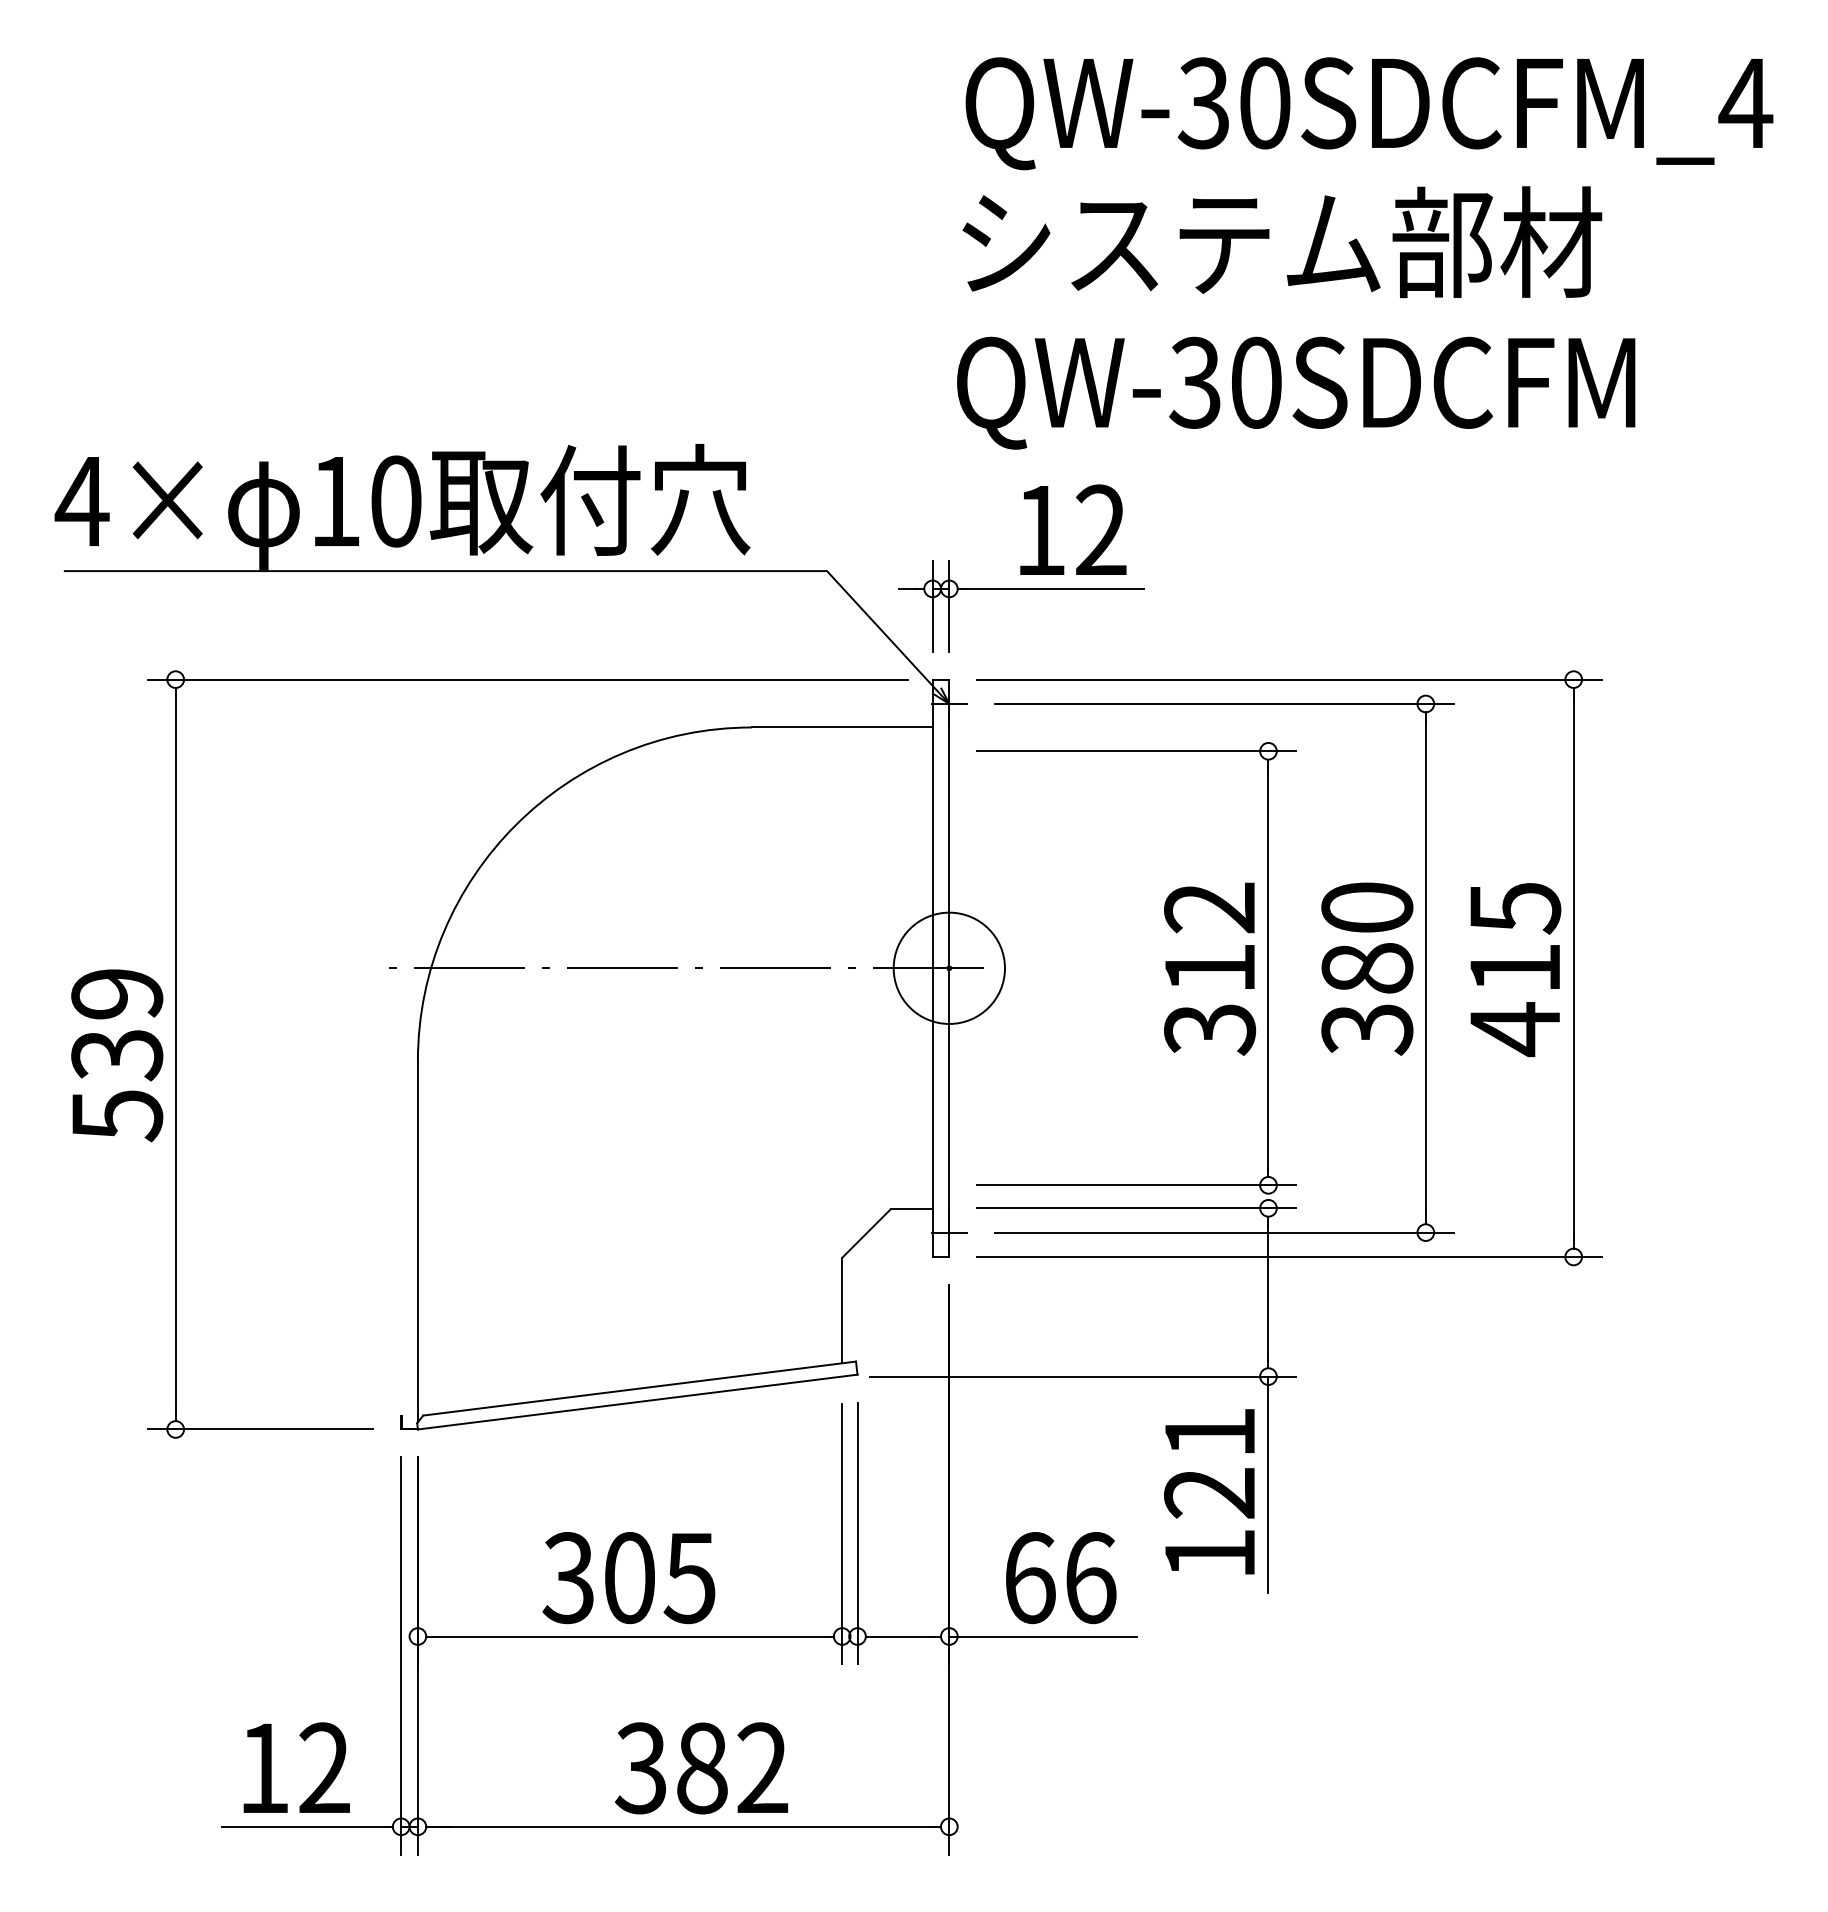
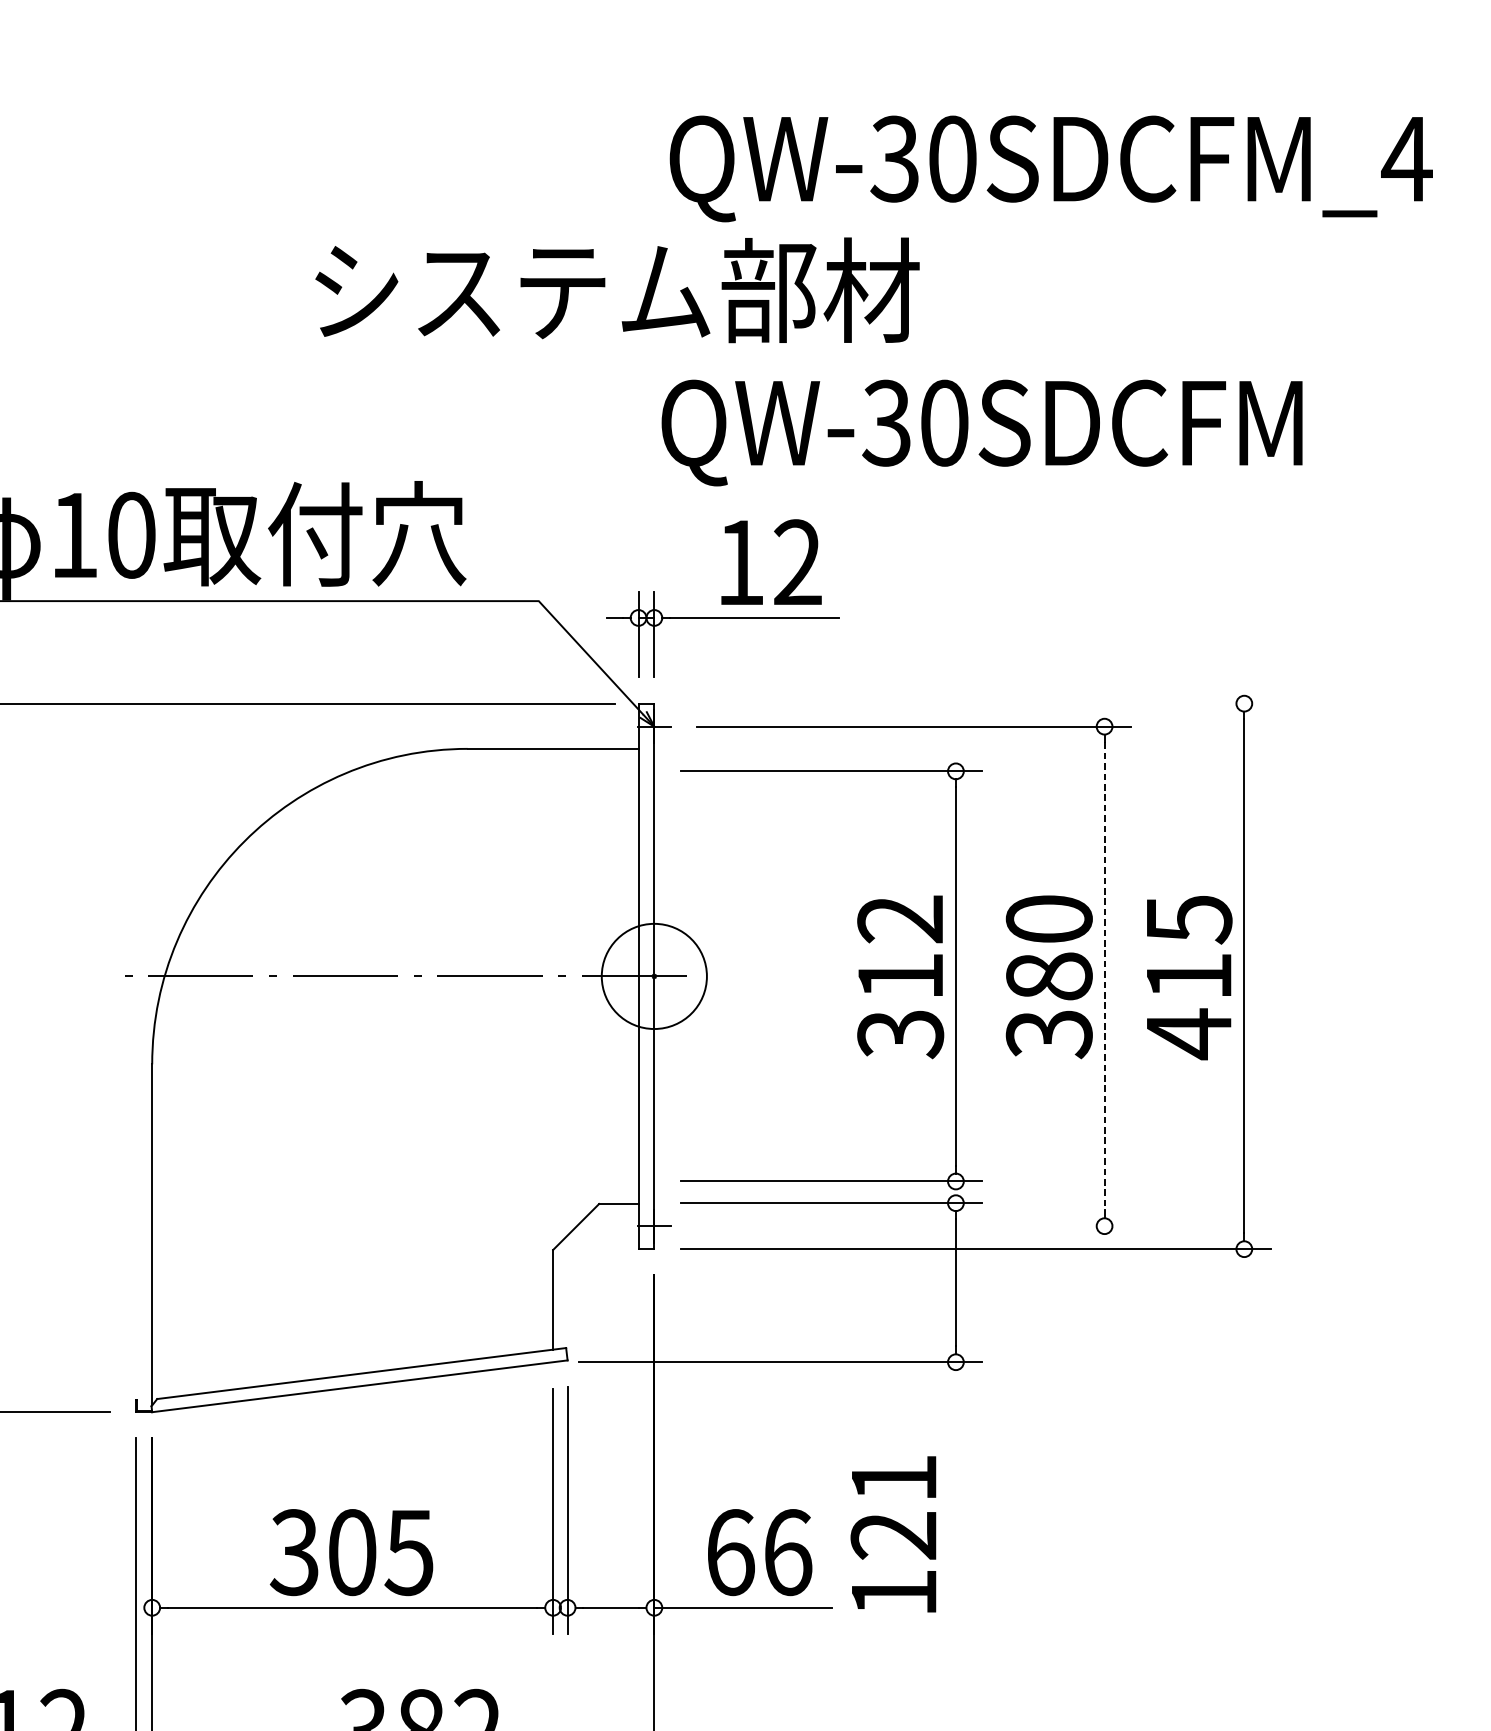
text: (1282, 242) -> (617, 290), moved
line: (1289, 679) -> (975, 703), removed
line: (1425, 968) -> (1104, 976), solid -> dashed
line: (1223, 1232) -> (913, 1226), removed
line: (1268, 1484) -> (955, 1464), removed
text: (1209, 1491) -> (893, 1534), moved

